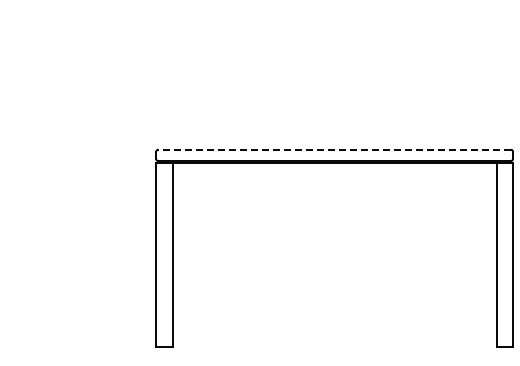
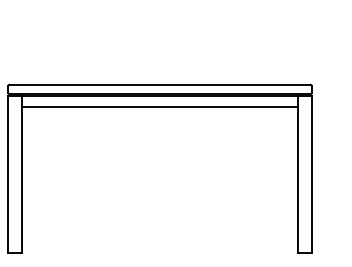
line: (334, 149) -> (159, 84), dashed -> solid
line: (334, 176) -> (159, 107), added

